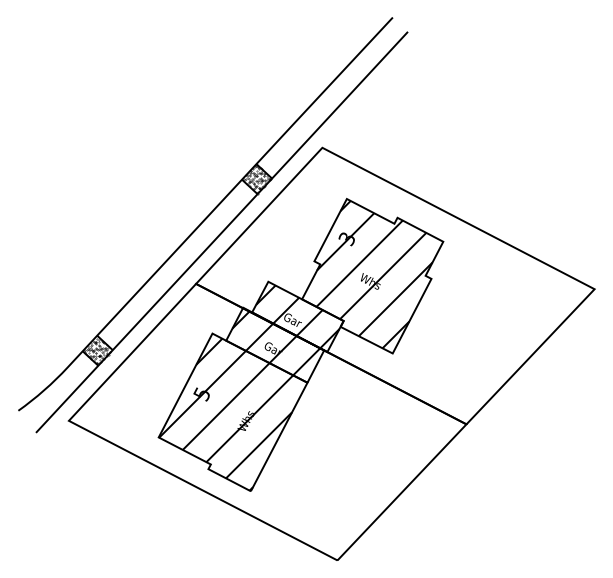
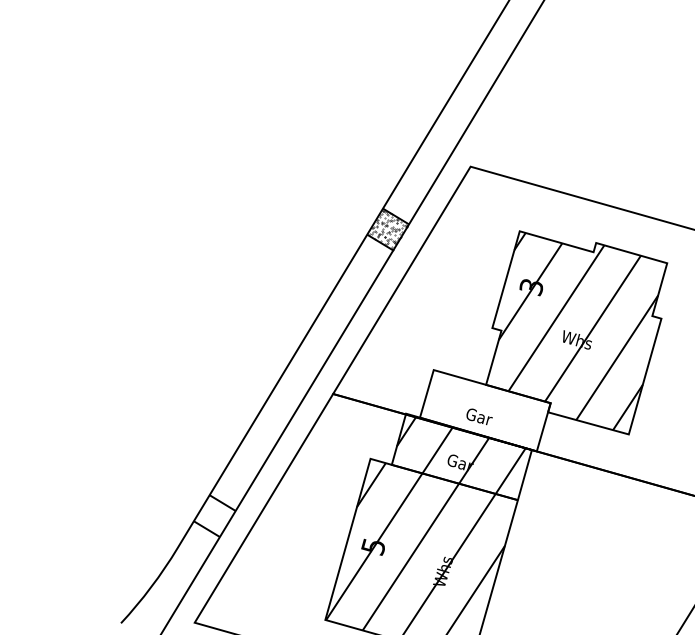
hatch: (297, 316) -> (484, 410), removed
hatch: (97, 350) -> (214, 515), removed

